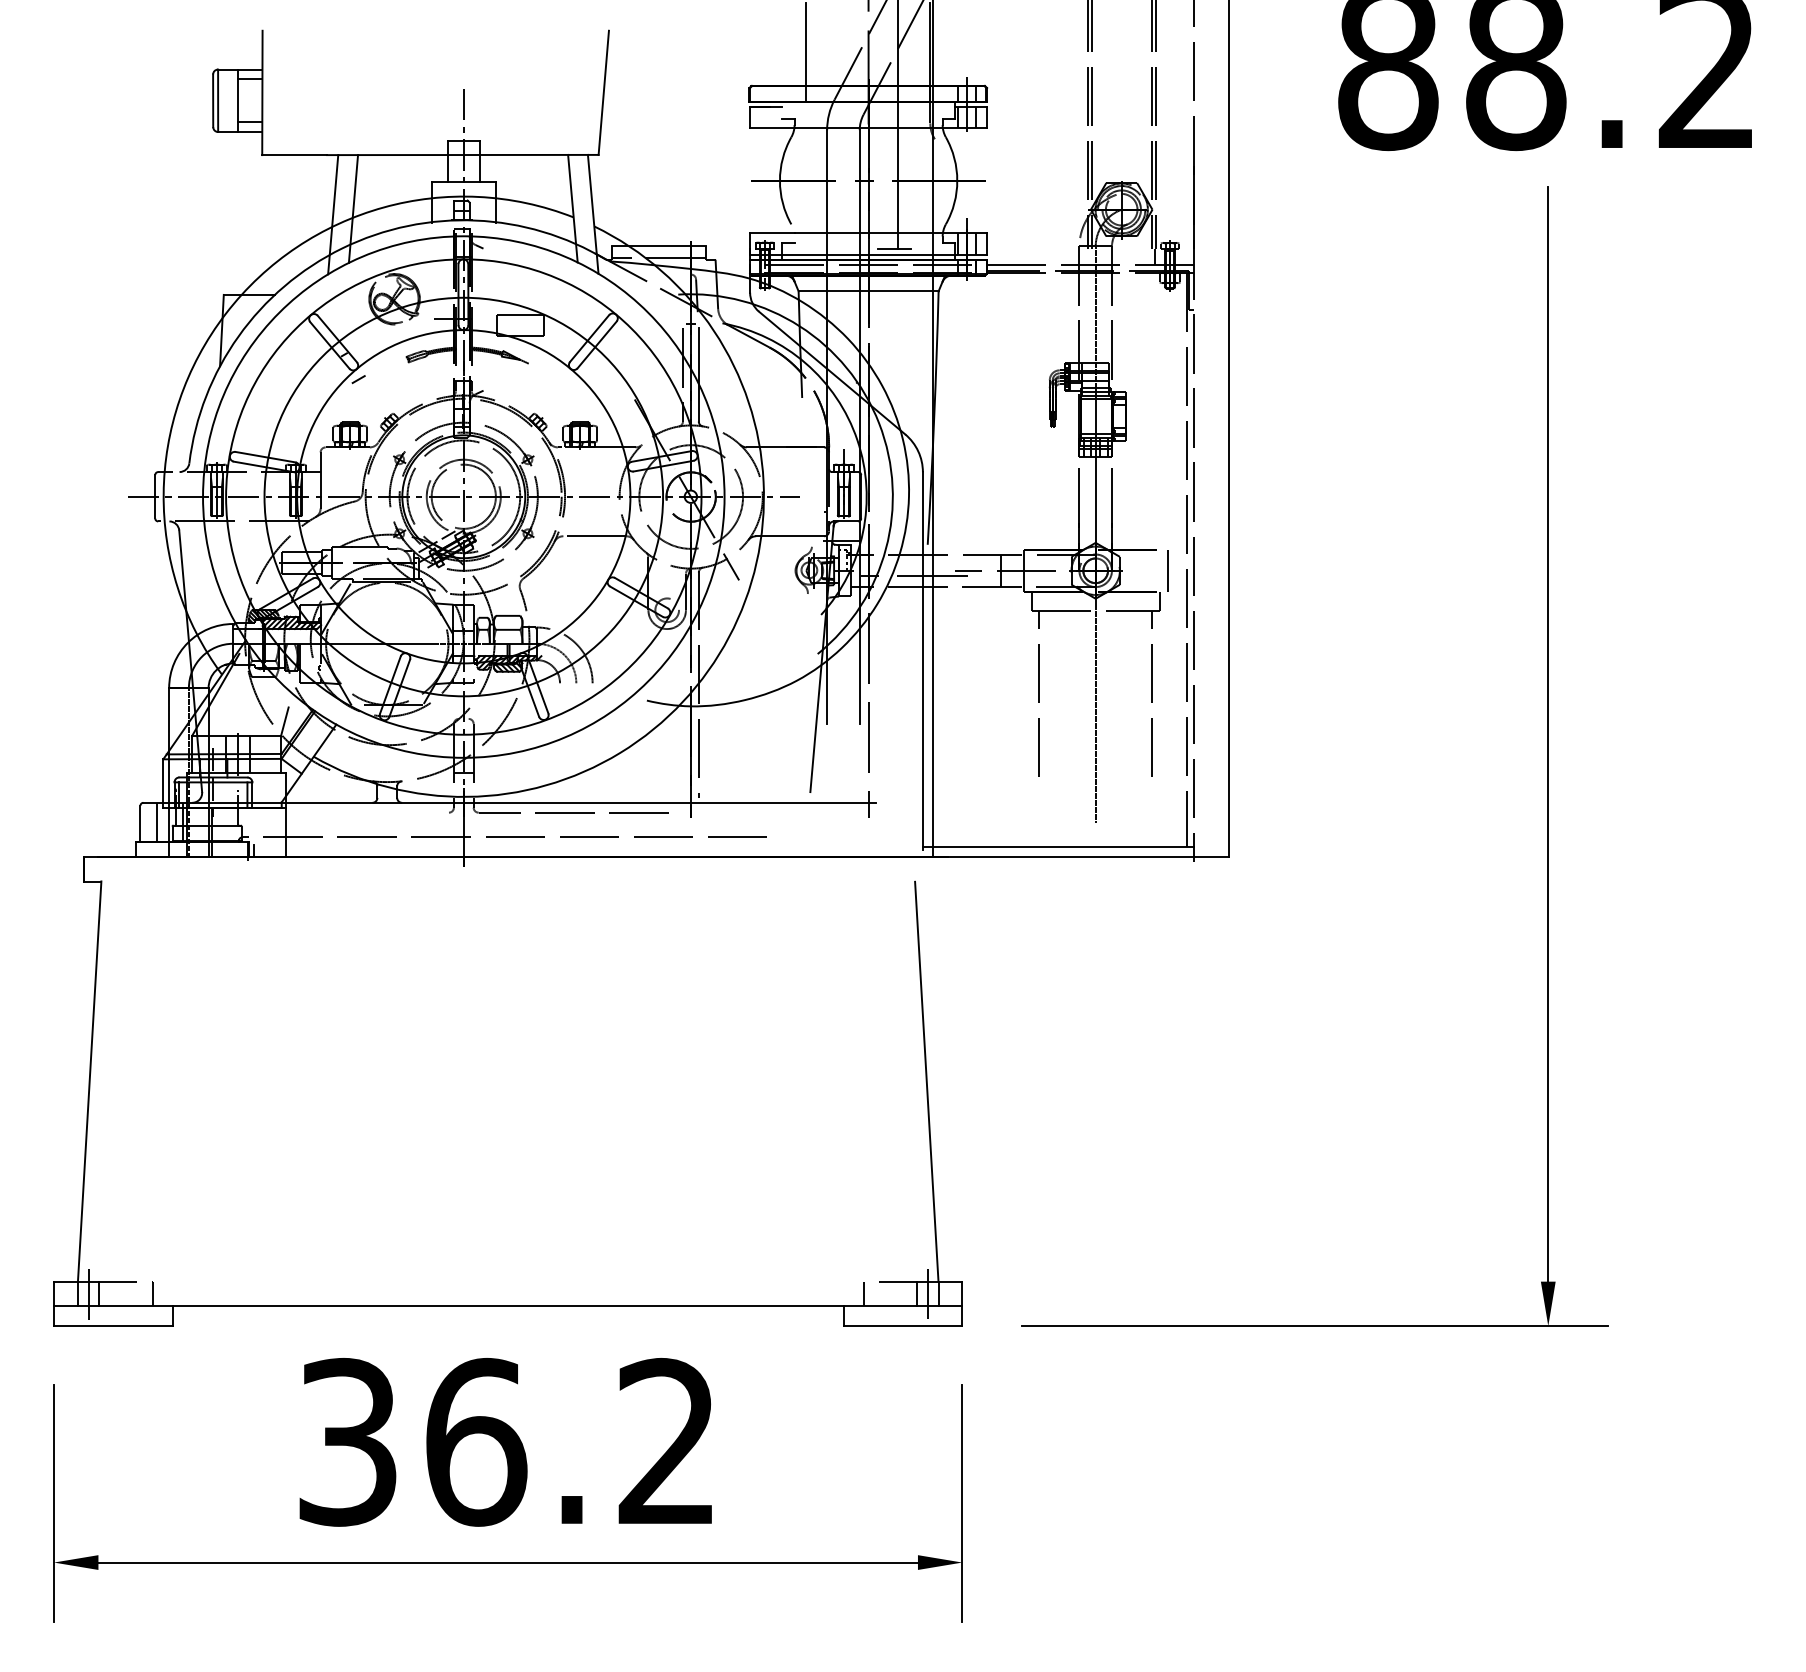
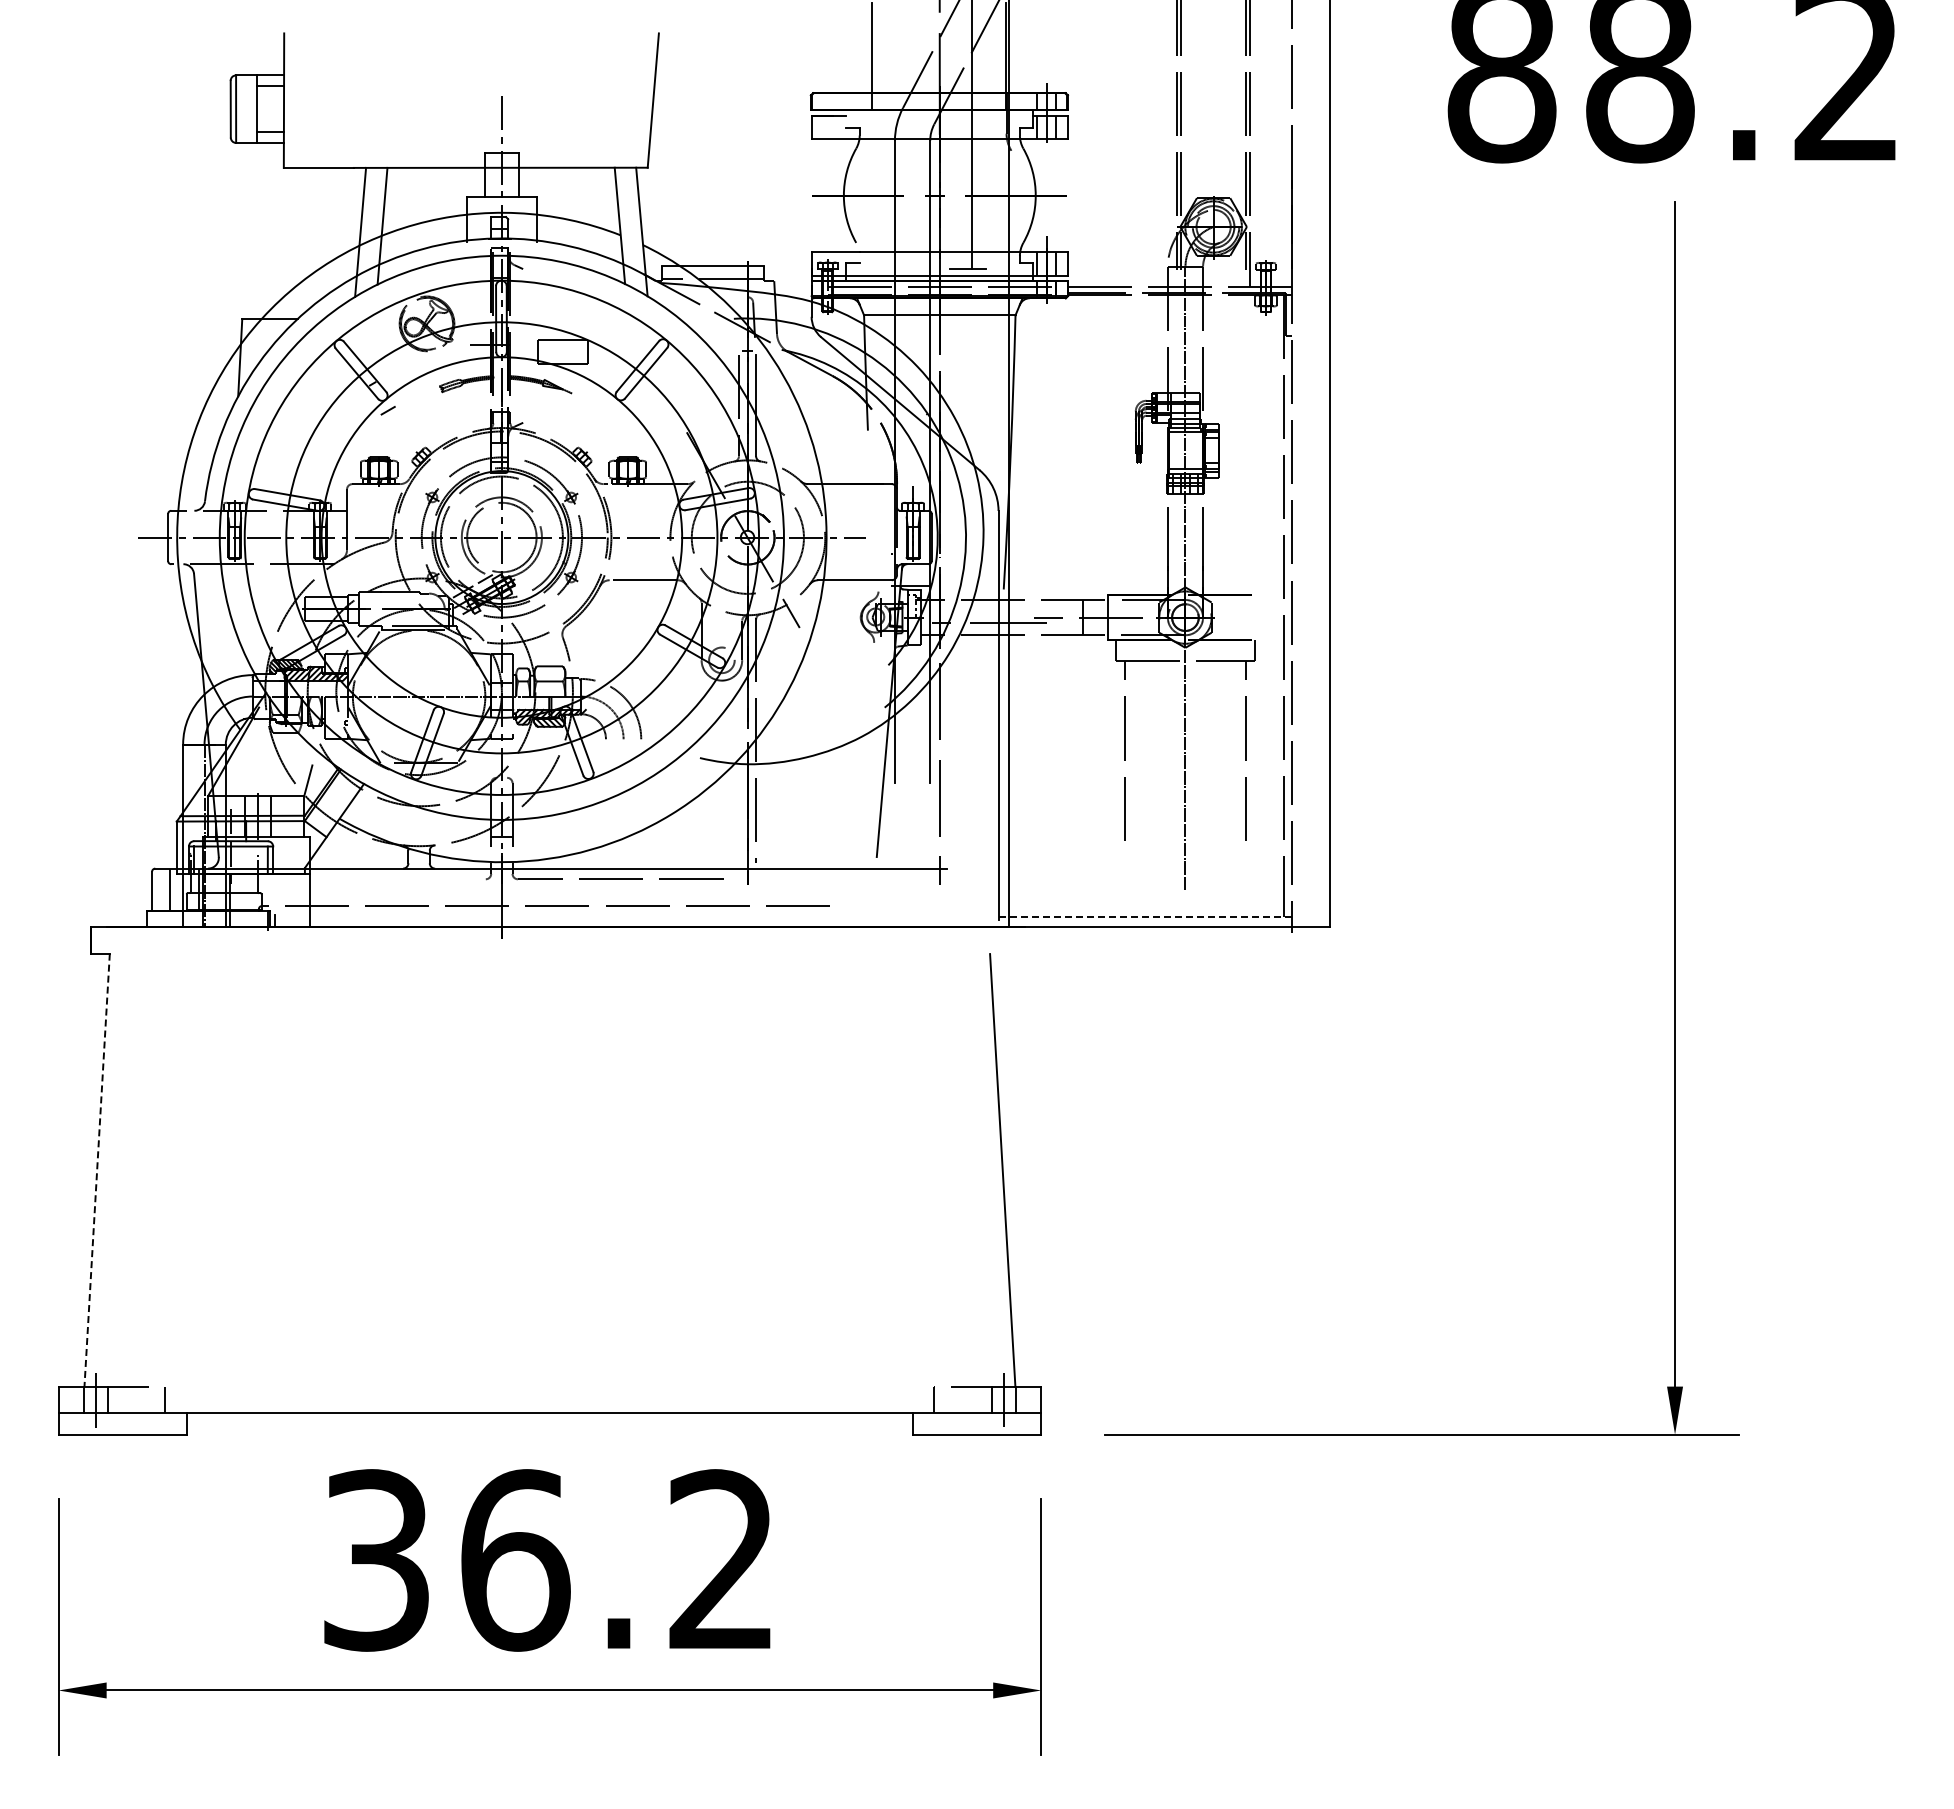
line: (1167, 570) -> (1263, 617), removed
line: (1058, 847) -> (1145, 916), solid -> dashed
line: (89, 1081) -> (97, 1170), solid -> dashed

